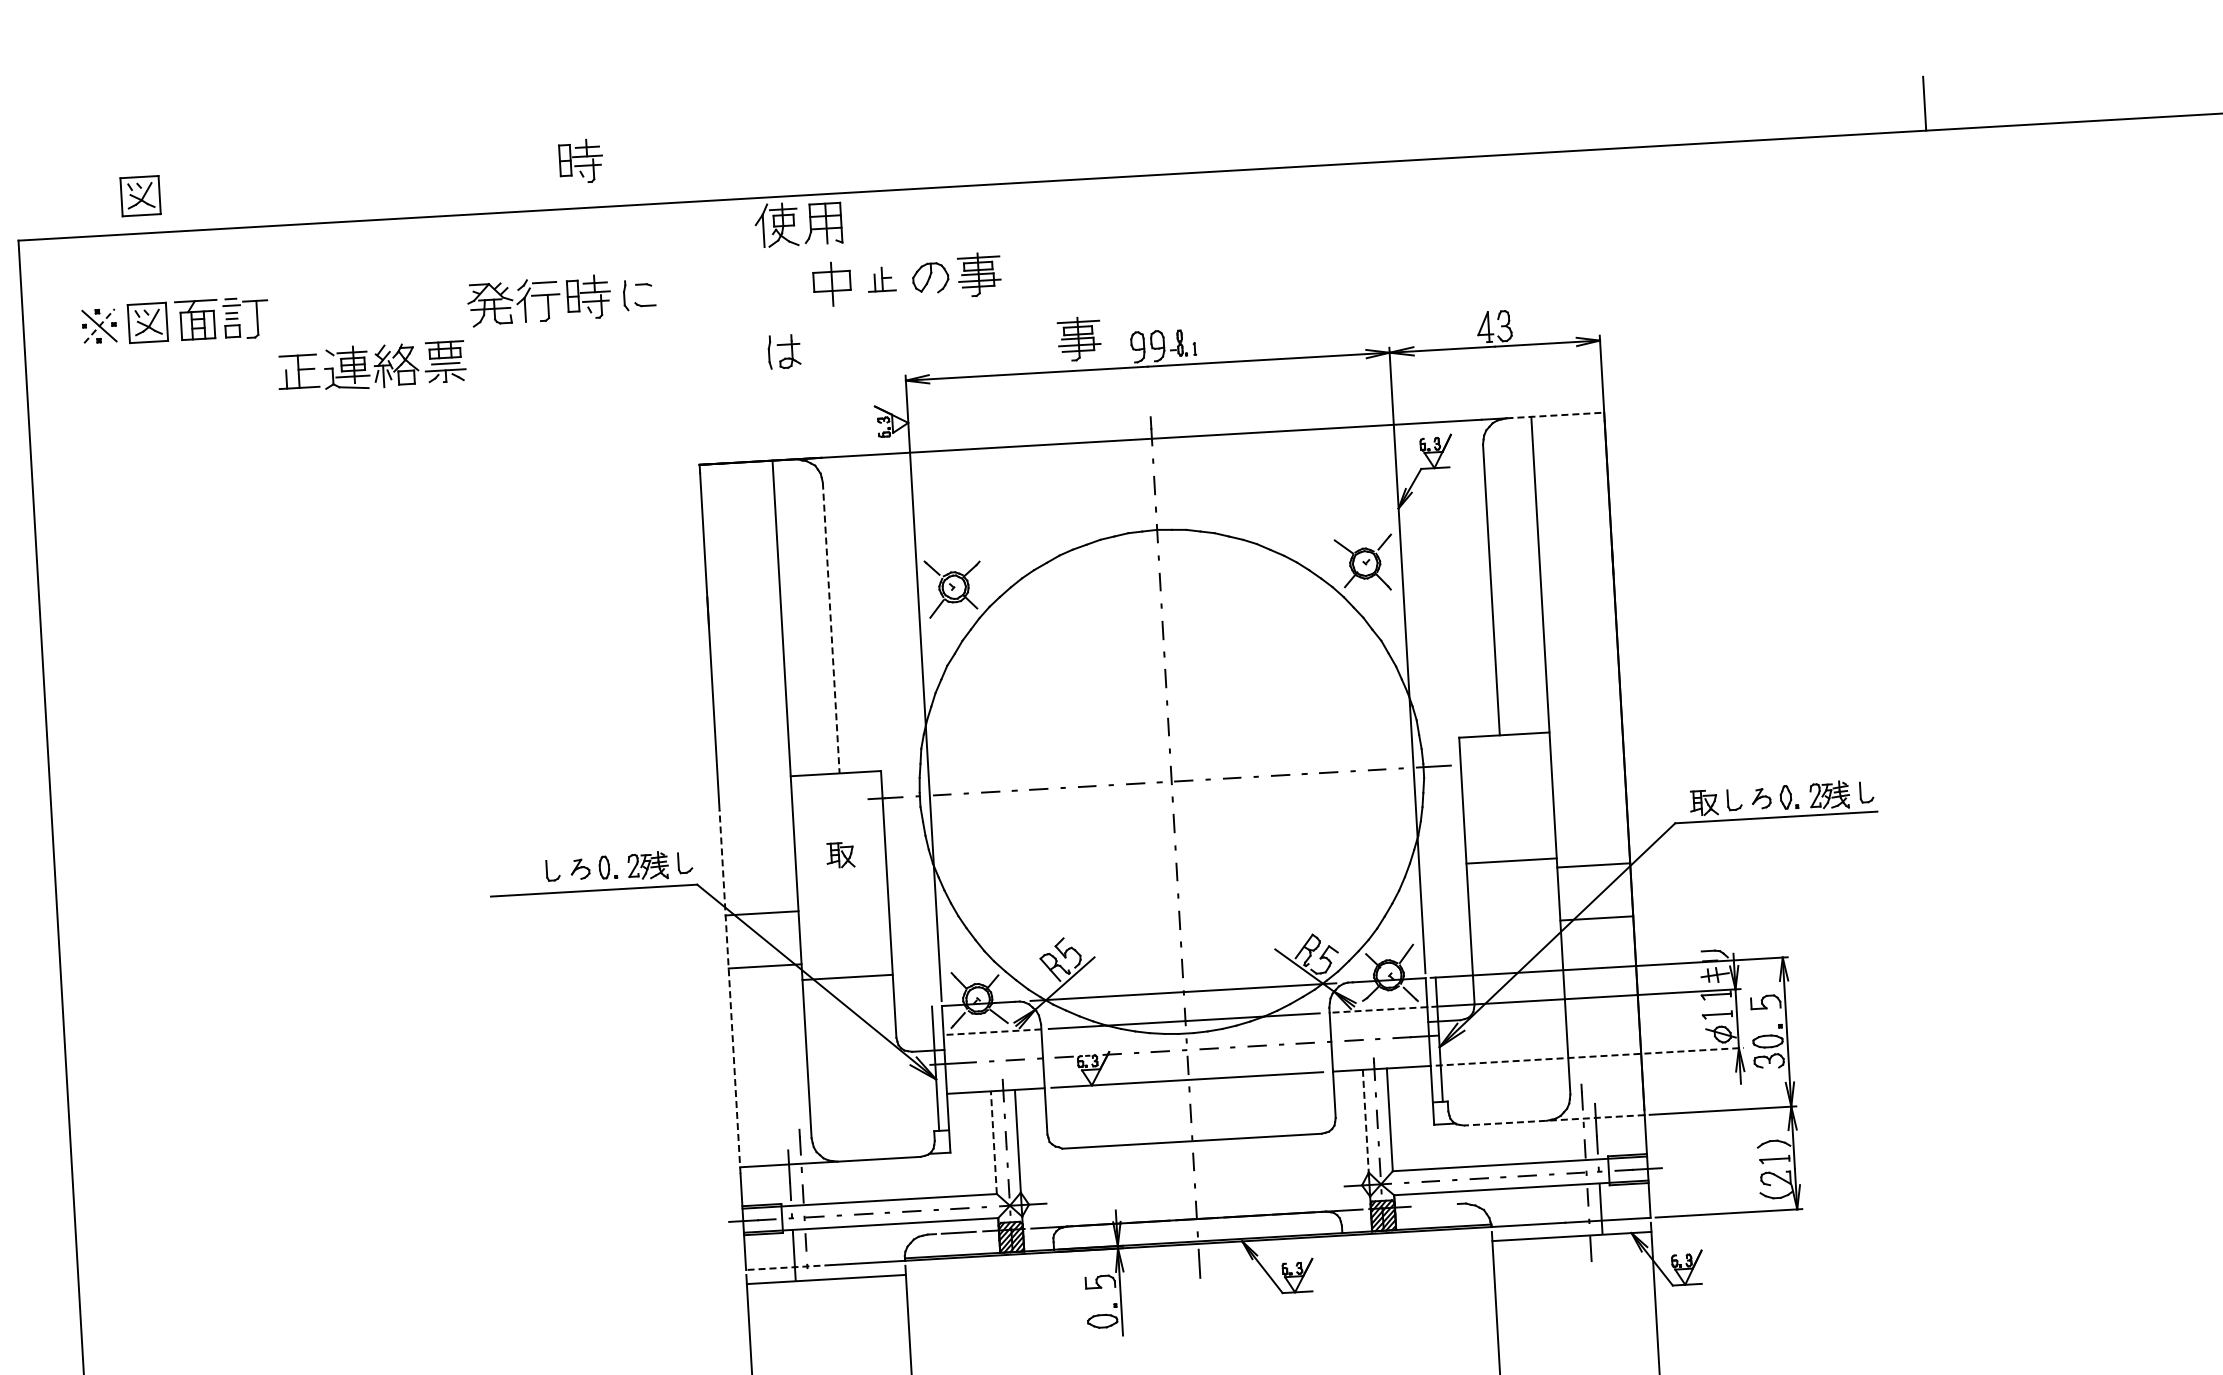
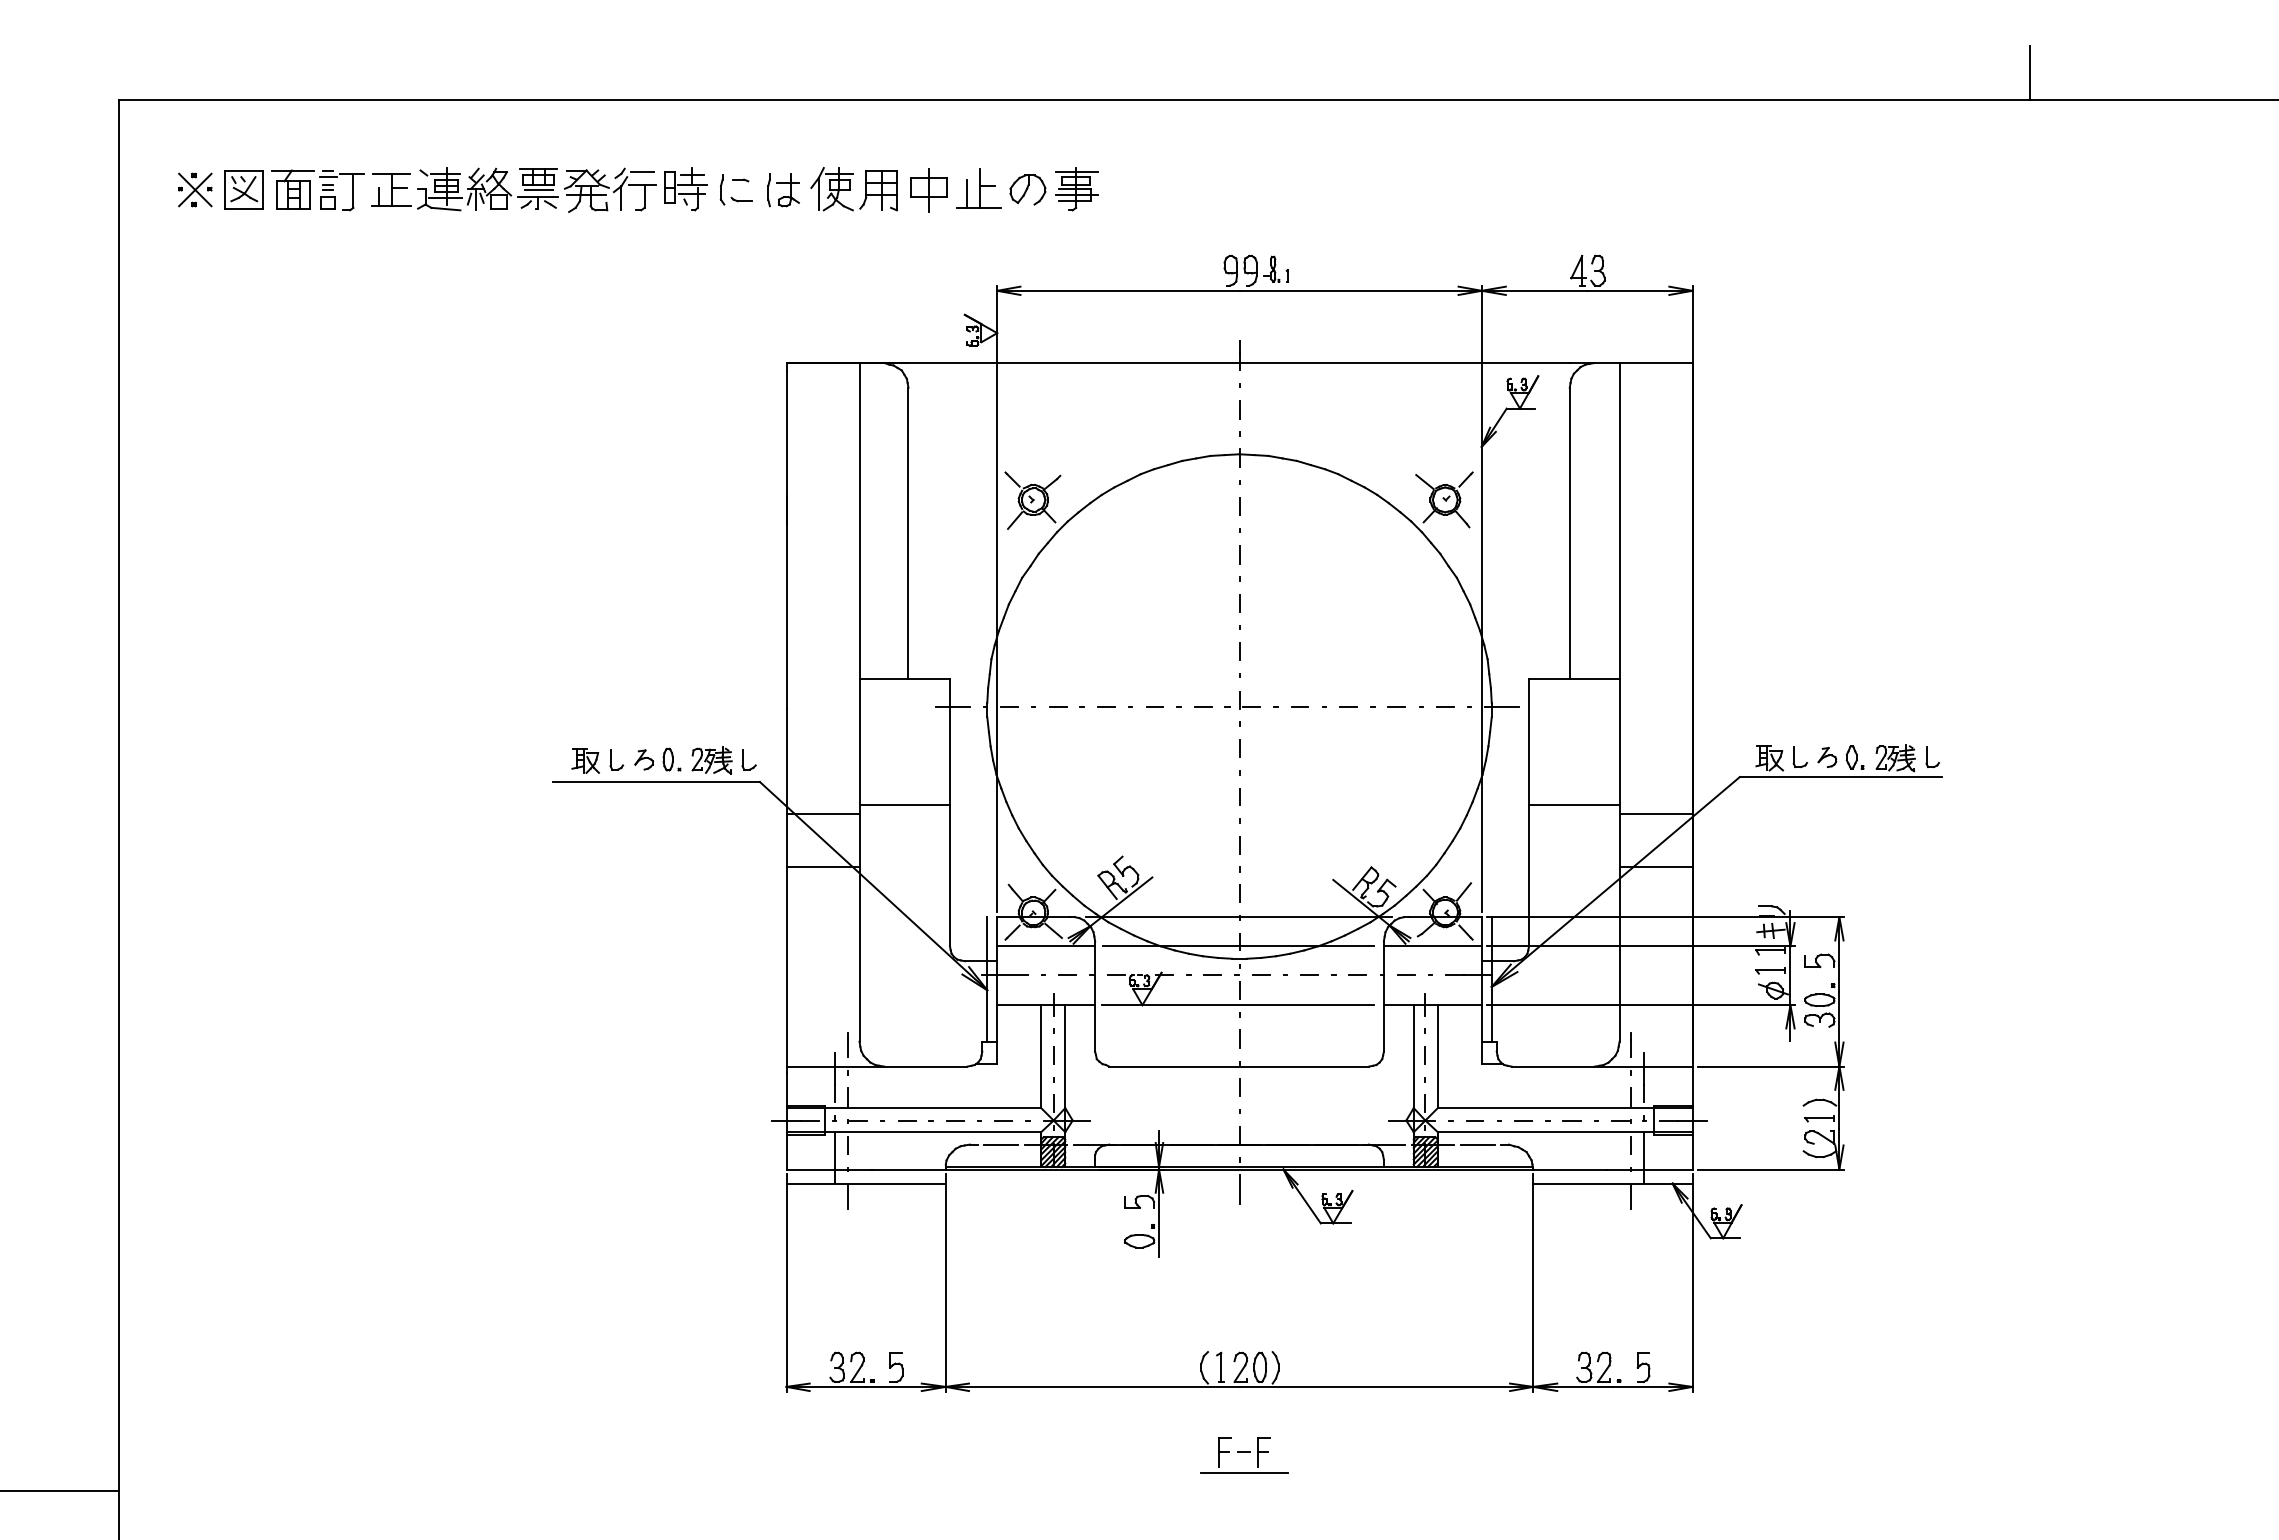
part: (581, 161) -> (685, 53), removed
part: (140, 196) -> (243, 62), removed
part: (797, 224) -> (853, 189), moved
part: (881, 279) -> (978, 188), size x1.67
line: (99, 326) -> (195, 190), dashed -> solid
part: (1079, 339) -> (1172, 259), removed
part: (784, 352) -> (783, 190), moved
part: (371, 367) -> (464, 189), moved
line: (1555, 415) -> (1643, 363), dashed -> solid
line: (831, 628) -> (908, 533), dashed -> solid
part: (840, 854) -> (585, 760), moved
line: (847, 977) -> (904, 805), moved
line: (730, 991) -> (786, 890), dashed -> solid
line: (1378, 1010) -> (1432, 946), dashed -> solid
line: (992, 1032) -> (1046, 946), dashed -> solid
line: (1590, 1057) -> (1641, 1005), dashed -> solid
line: (1553, 1120) -> (1601, 1066), dashed -> solid
line: (1365, 1122) -> (1413, 1057), dashed -> solid
line: (994, 1142) -> (1041, 1056), dashed -> solid
line: (1435, 1205) -> (1478, 1144), added
line: (789, 1267) -> (829, 1169), dashed -> solid
line: (808, 1294) -> (847, 1197), added

